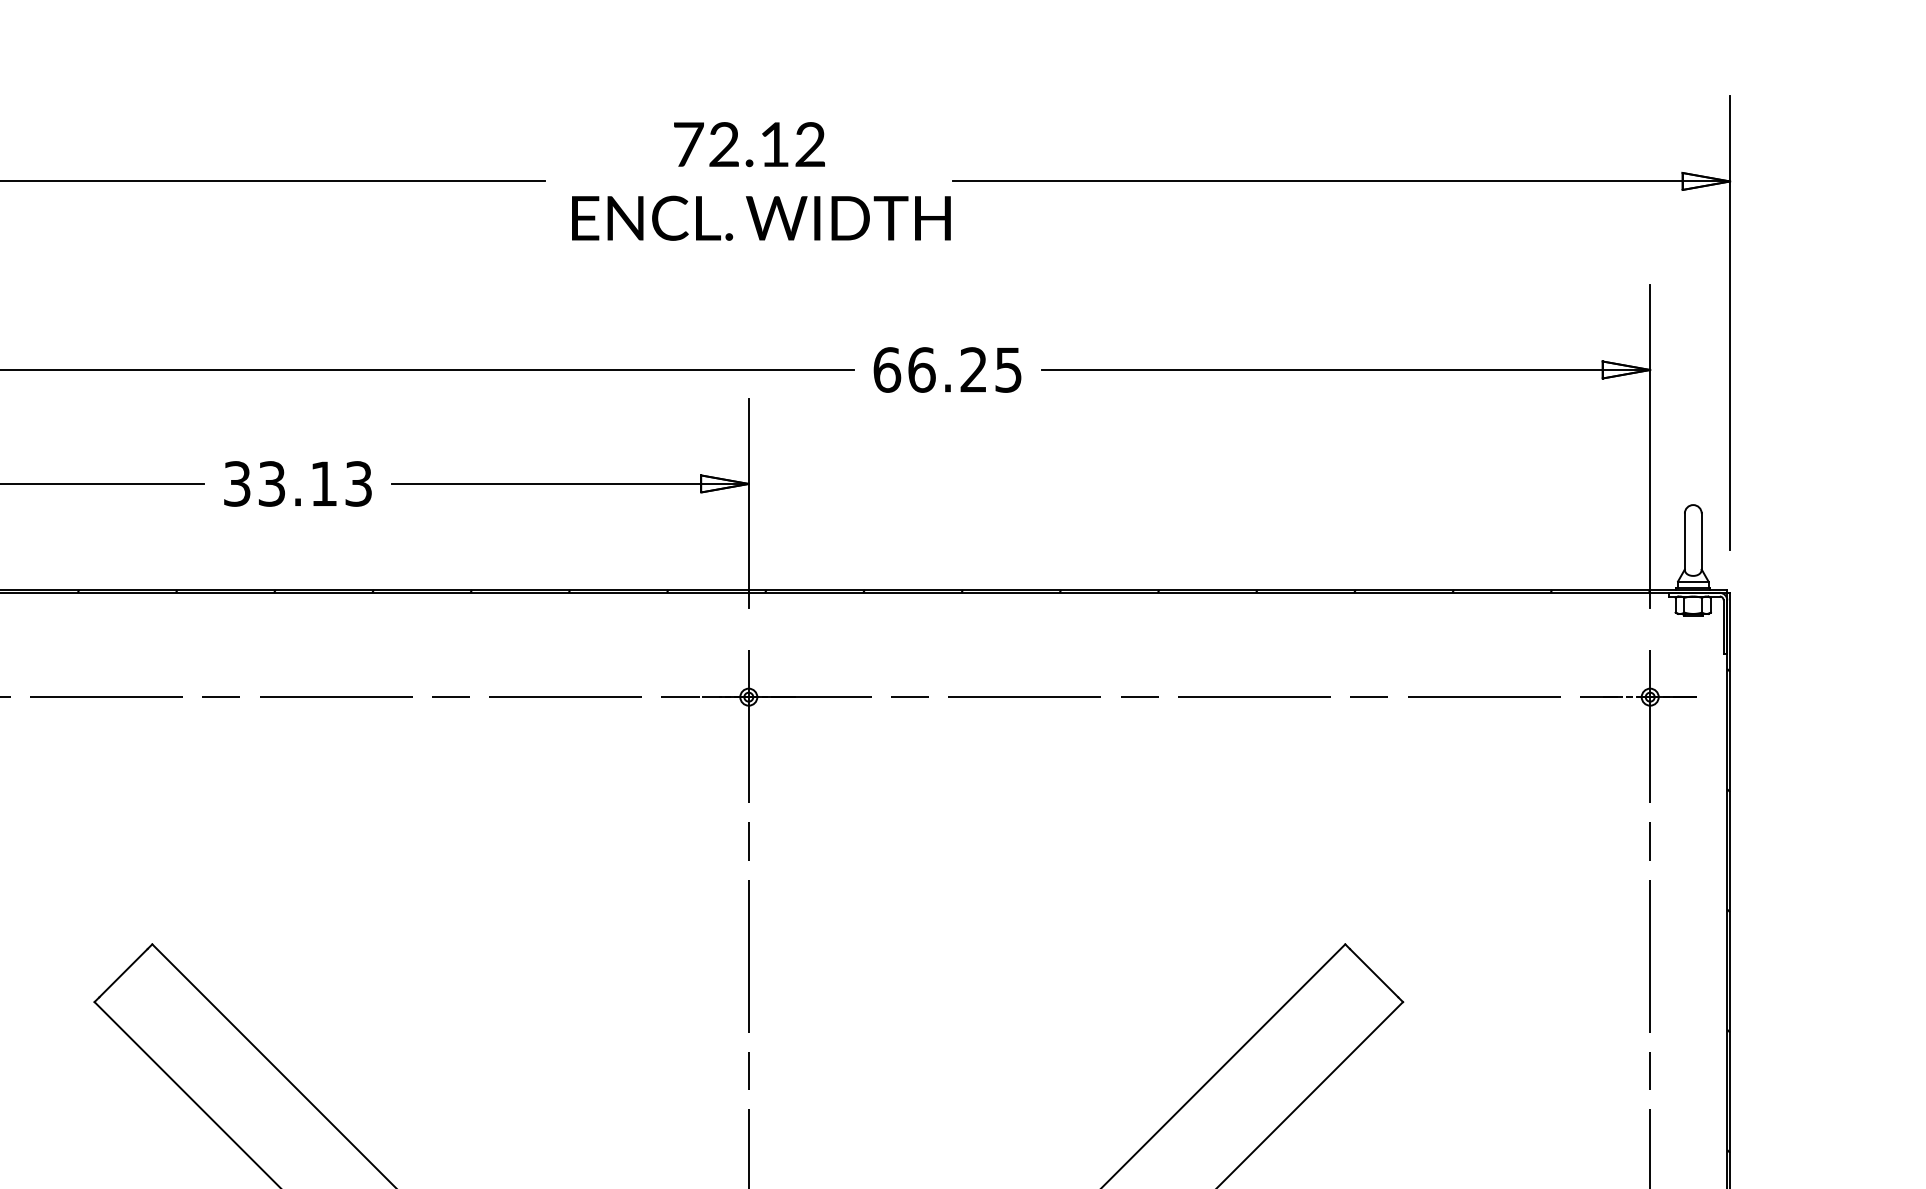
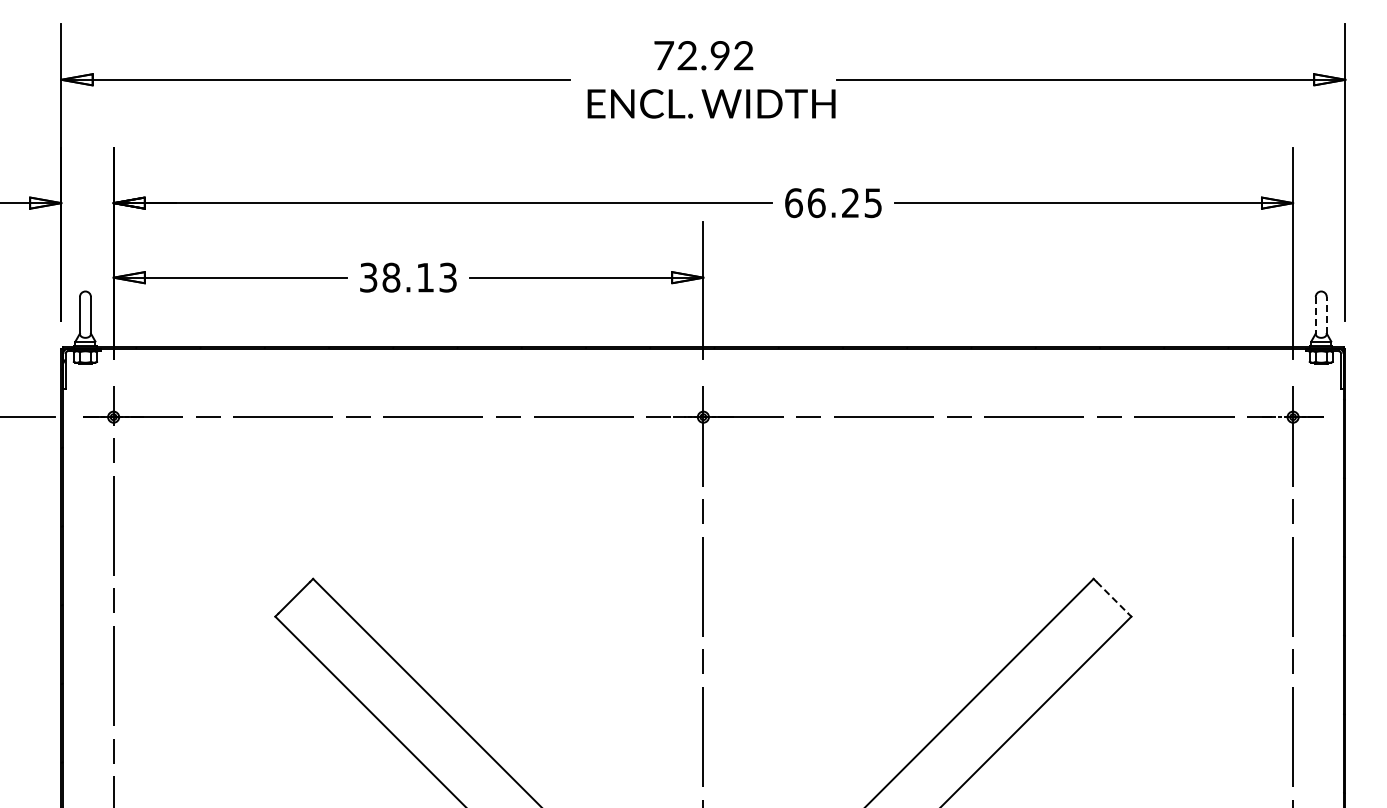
text: (773, 144) -> (719, 55), 72.12 -> 72.92
text: (272, 483) -> (391, 277), 33.13 -> 38.13
line: (1701, 540) -> (1326, 314), solid -> dashed
line: (1684, 541) -> (1315, 315), solid -> dashed
line: (1374, 974) -> (1112, 598), solid -> dashed

